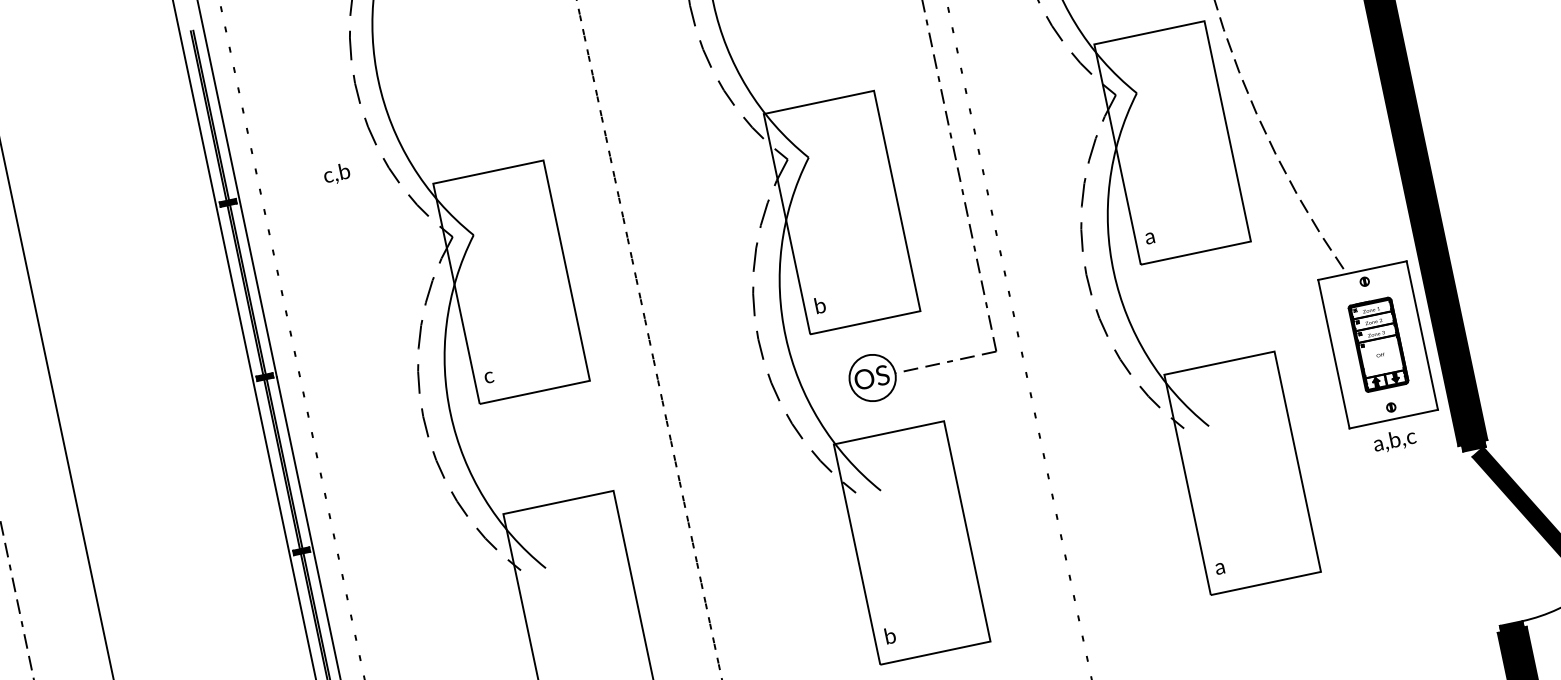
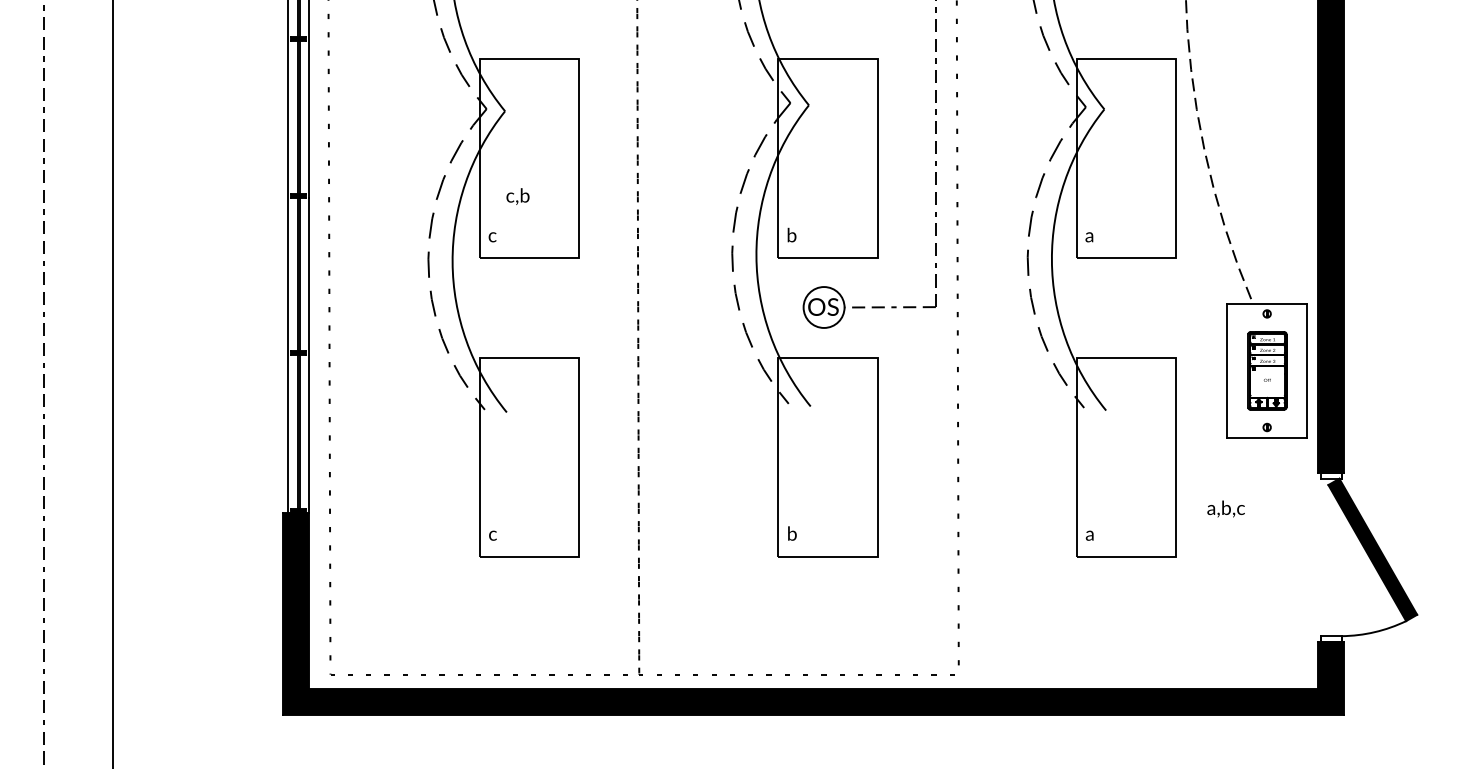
text: (336, 174) -> (517, 196), moved
text: (1393, 440) -> (1225, 508), moved
fill: (1473, 445) -> (1331, 475), removed
fill: (1511, 626) -> (1331, 638), removed

